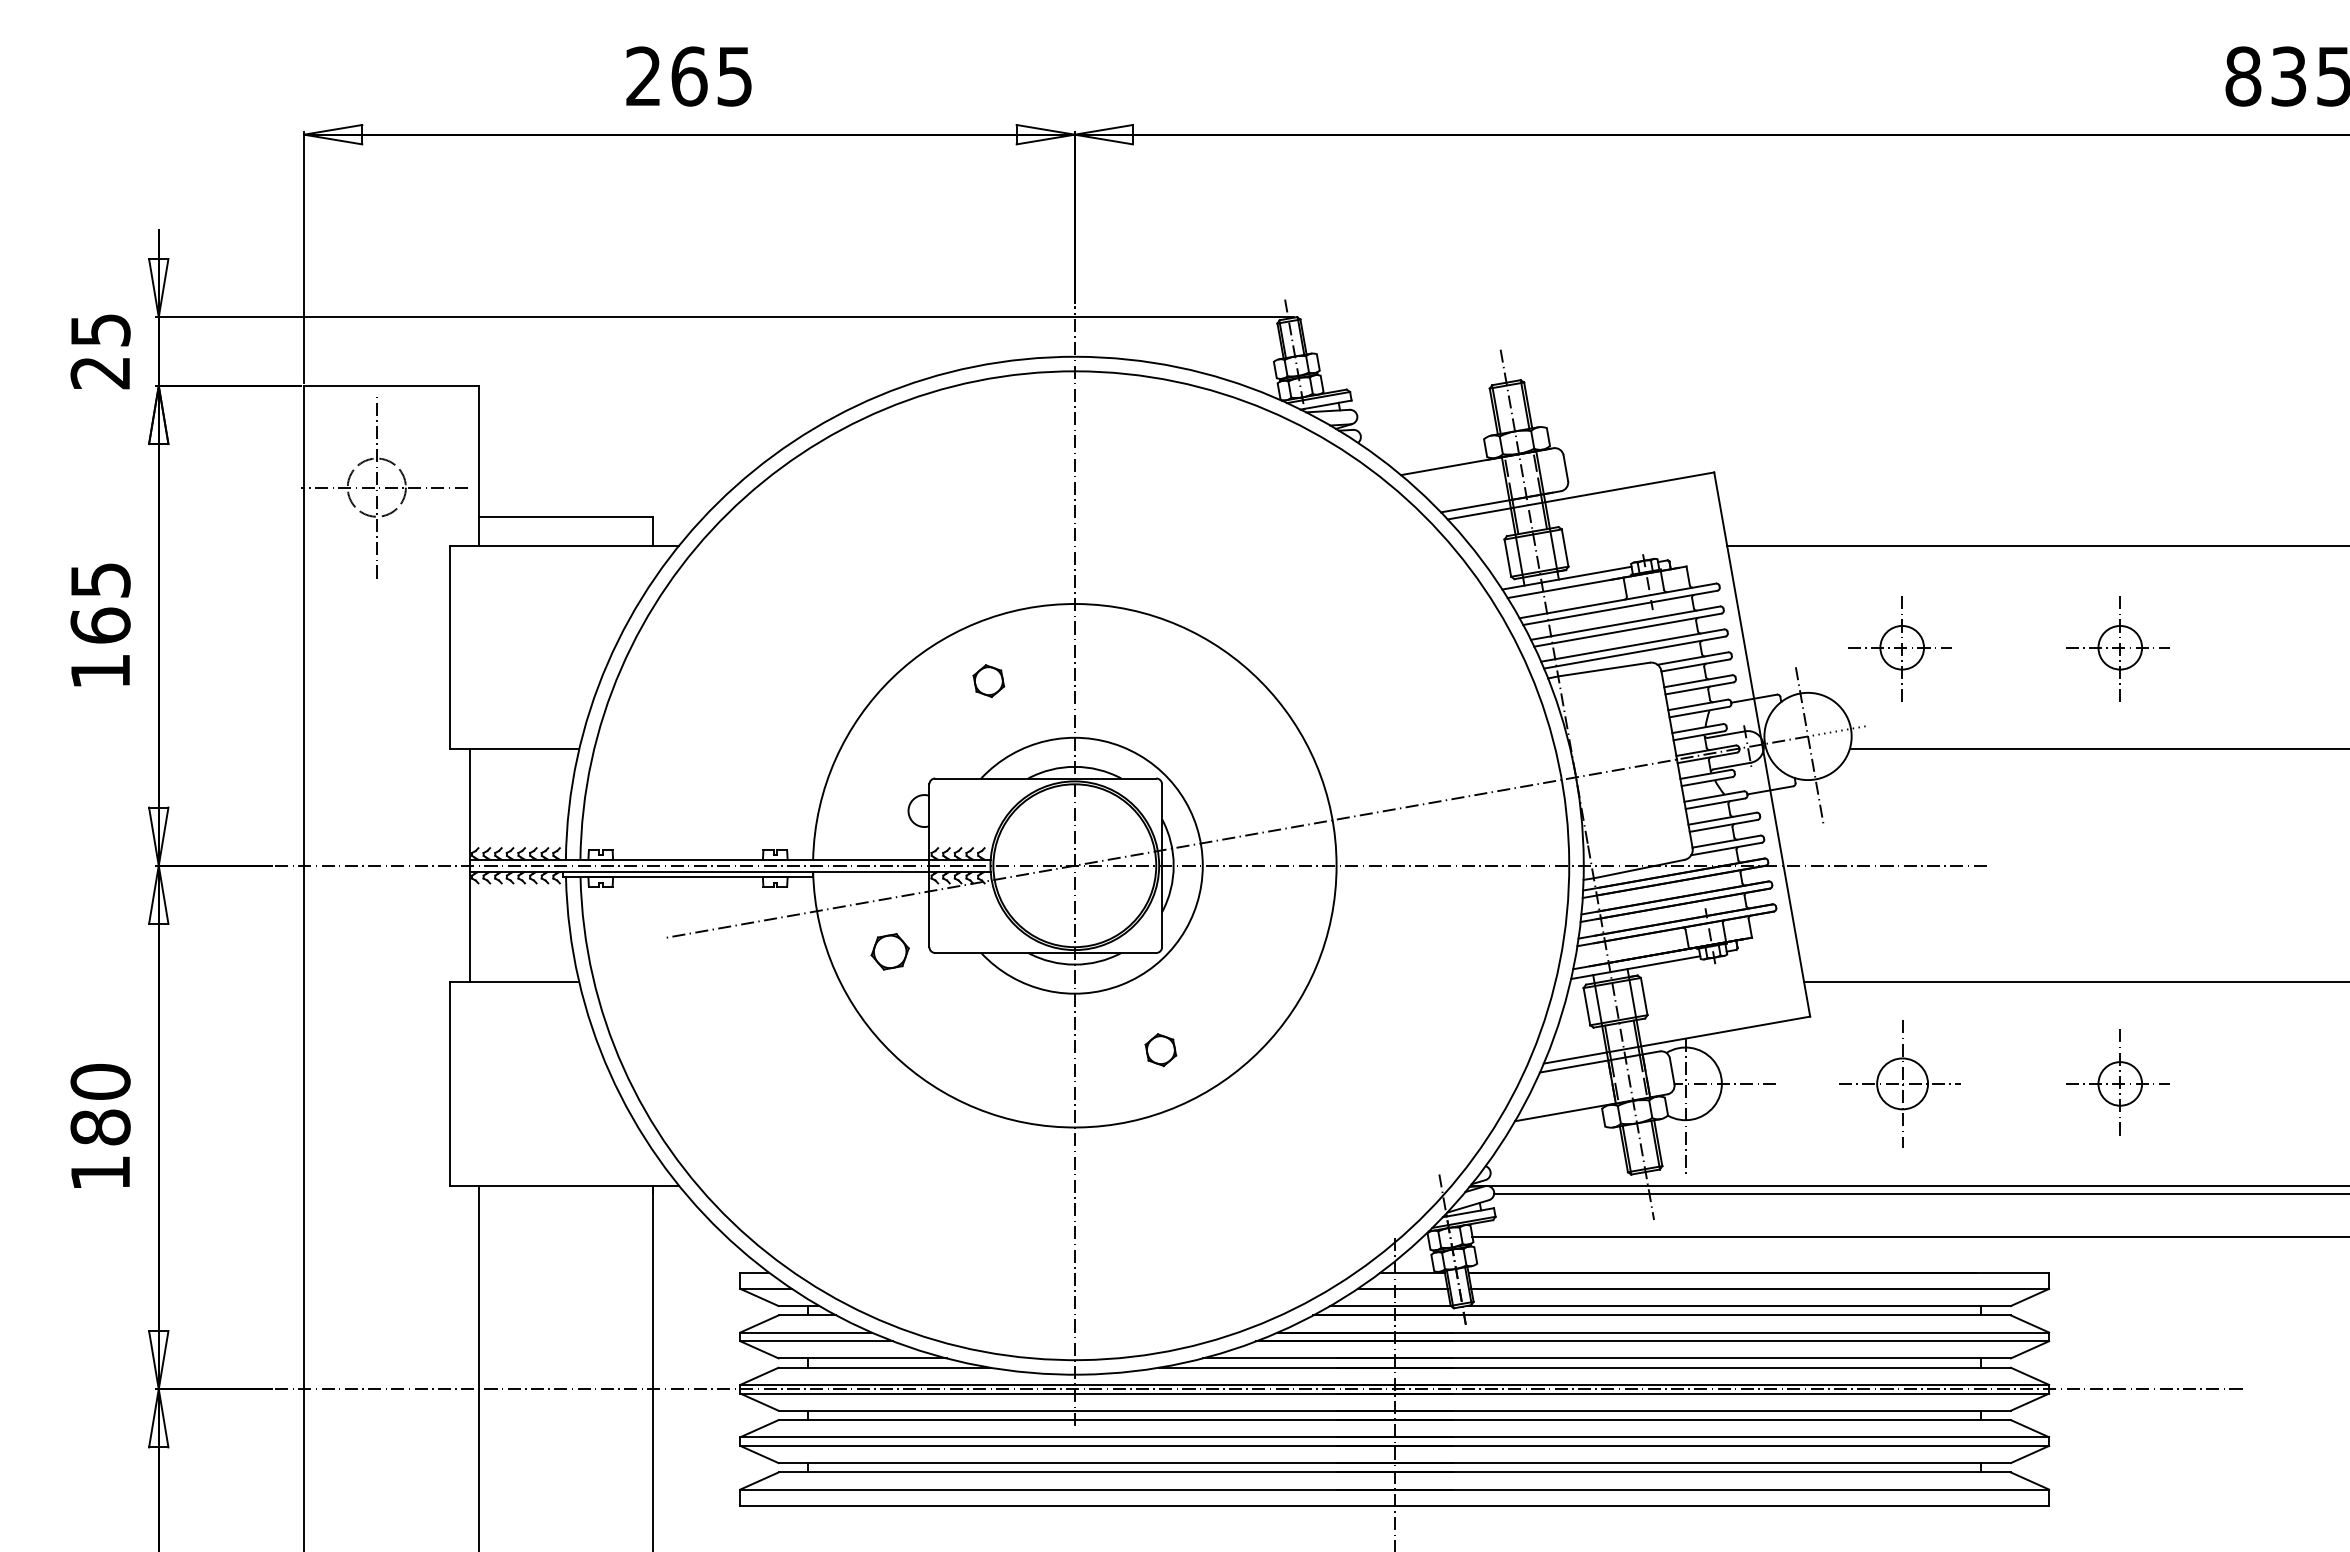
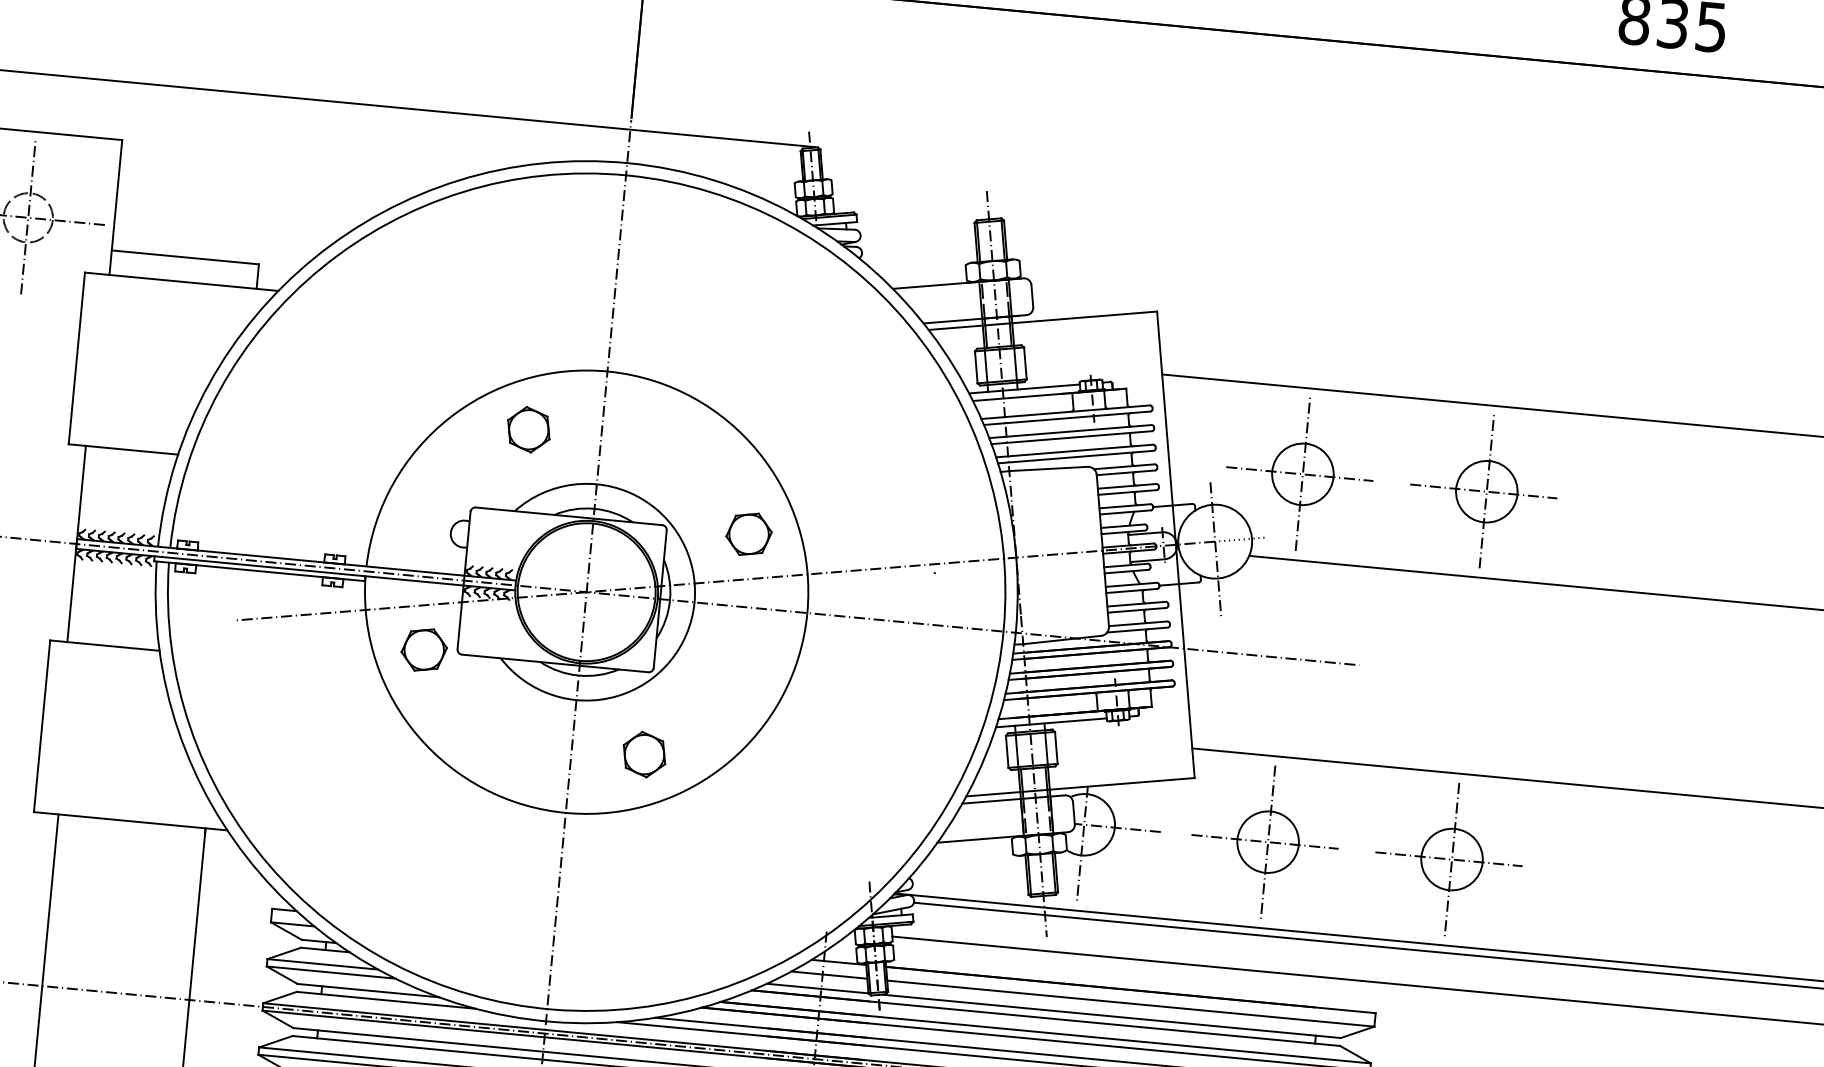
part: (1899, 647) -> (1299, 473), size x1.67
part: (2117, 647) -> (1483, 491), size x1.67
part: (988, 680) -> (528, 429), size x1.67
part: (1258, 779) -> (748, 534), added
part: (889, 951) -> (423, 649), size x1.43
part: (1160, 1049) -> (644, 753), size x1.67
part: (1899, 1083) -> (1264, 841), size x1.43
part: (2117, 1083) -> (1448, 858), size x1.67

